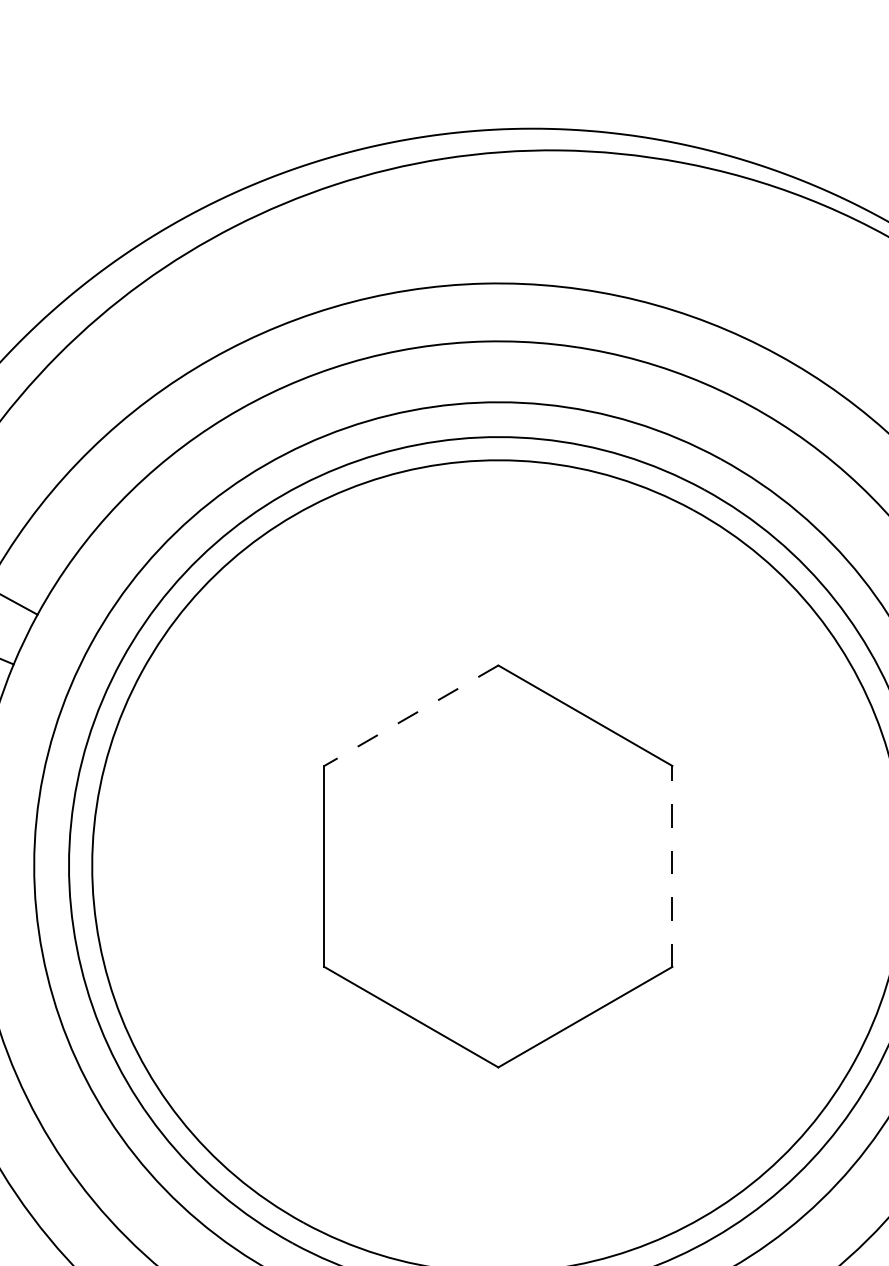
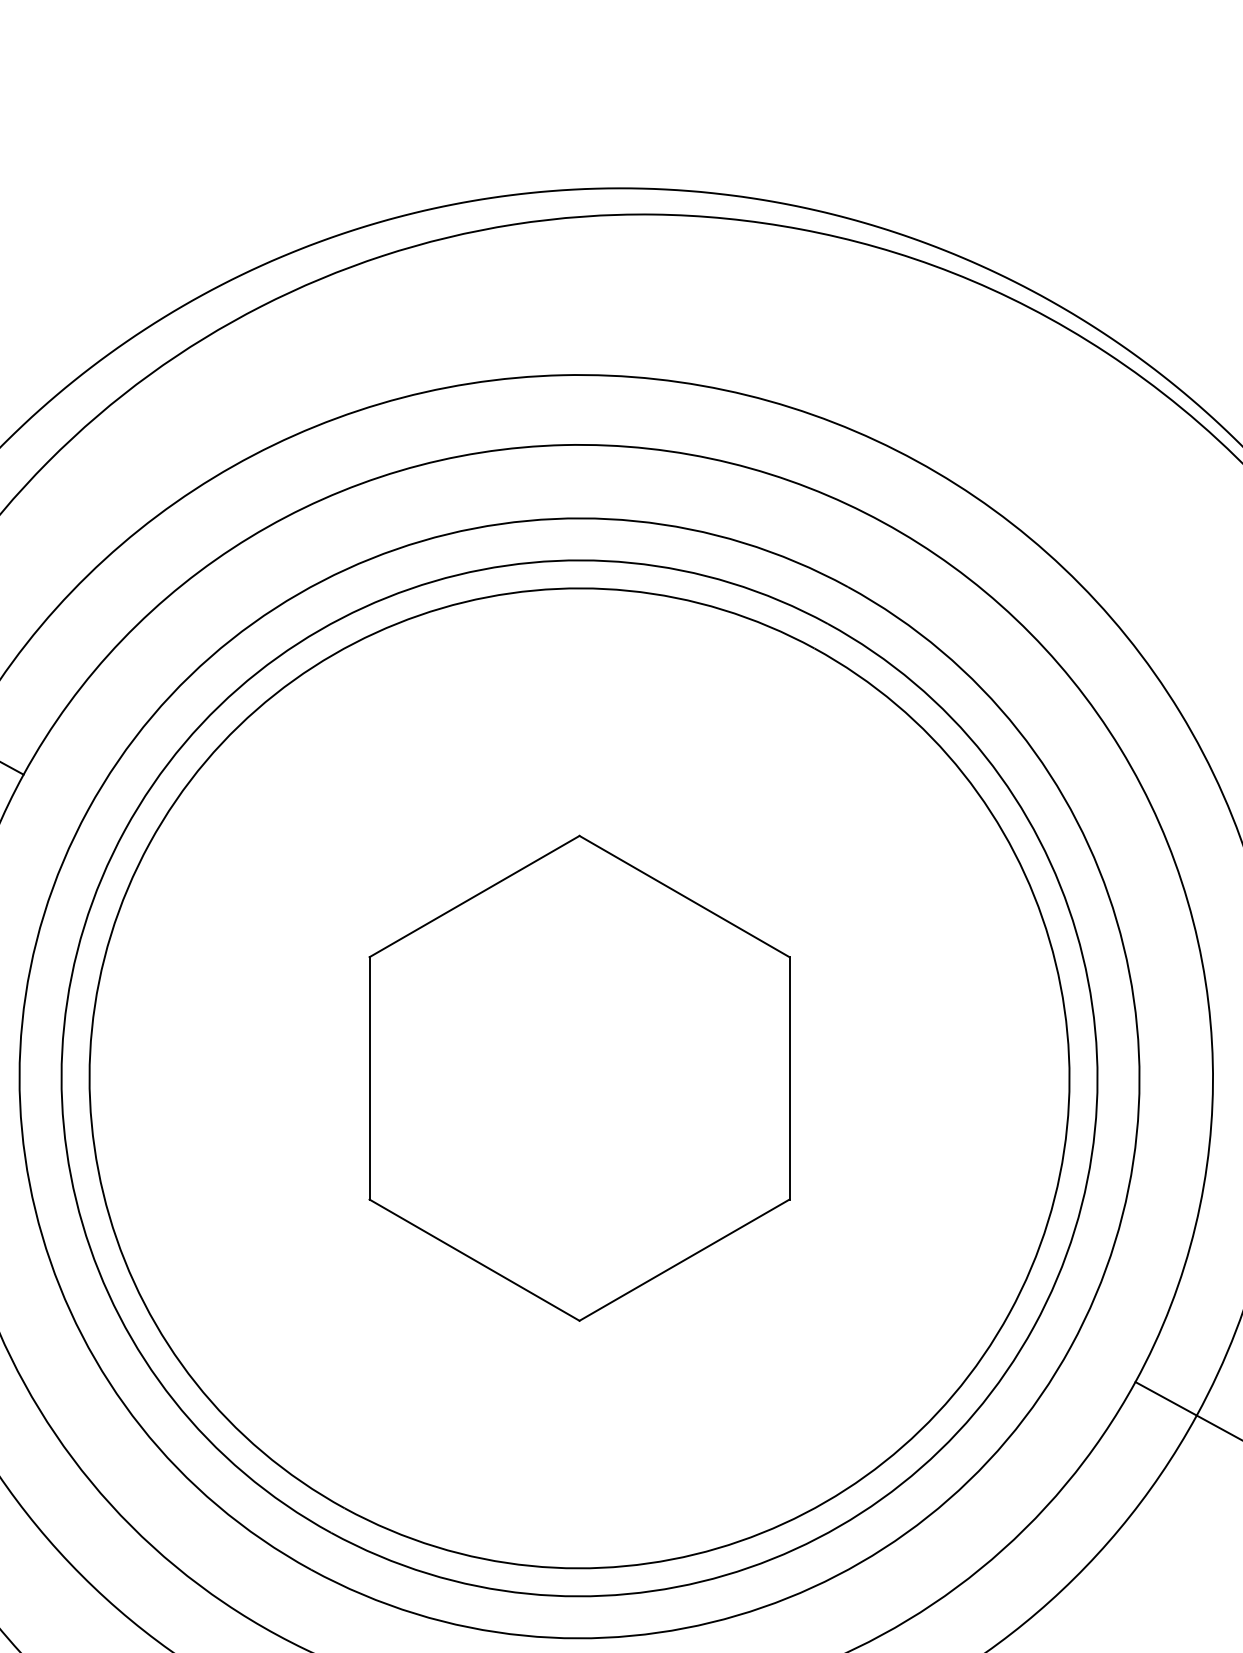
line: (411, 715) -> (474, 896), dashed -> solid
line: (672, 865) -> (789, 1077), dashed -> solid

